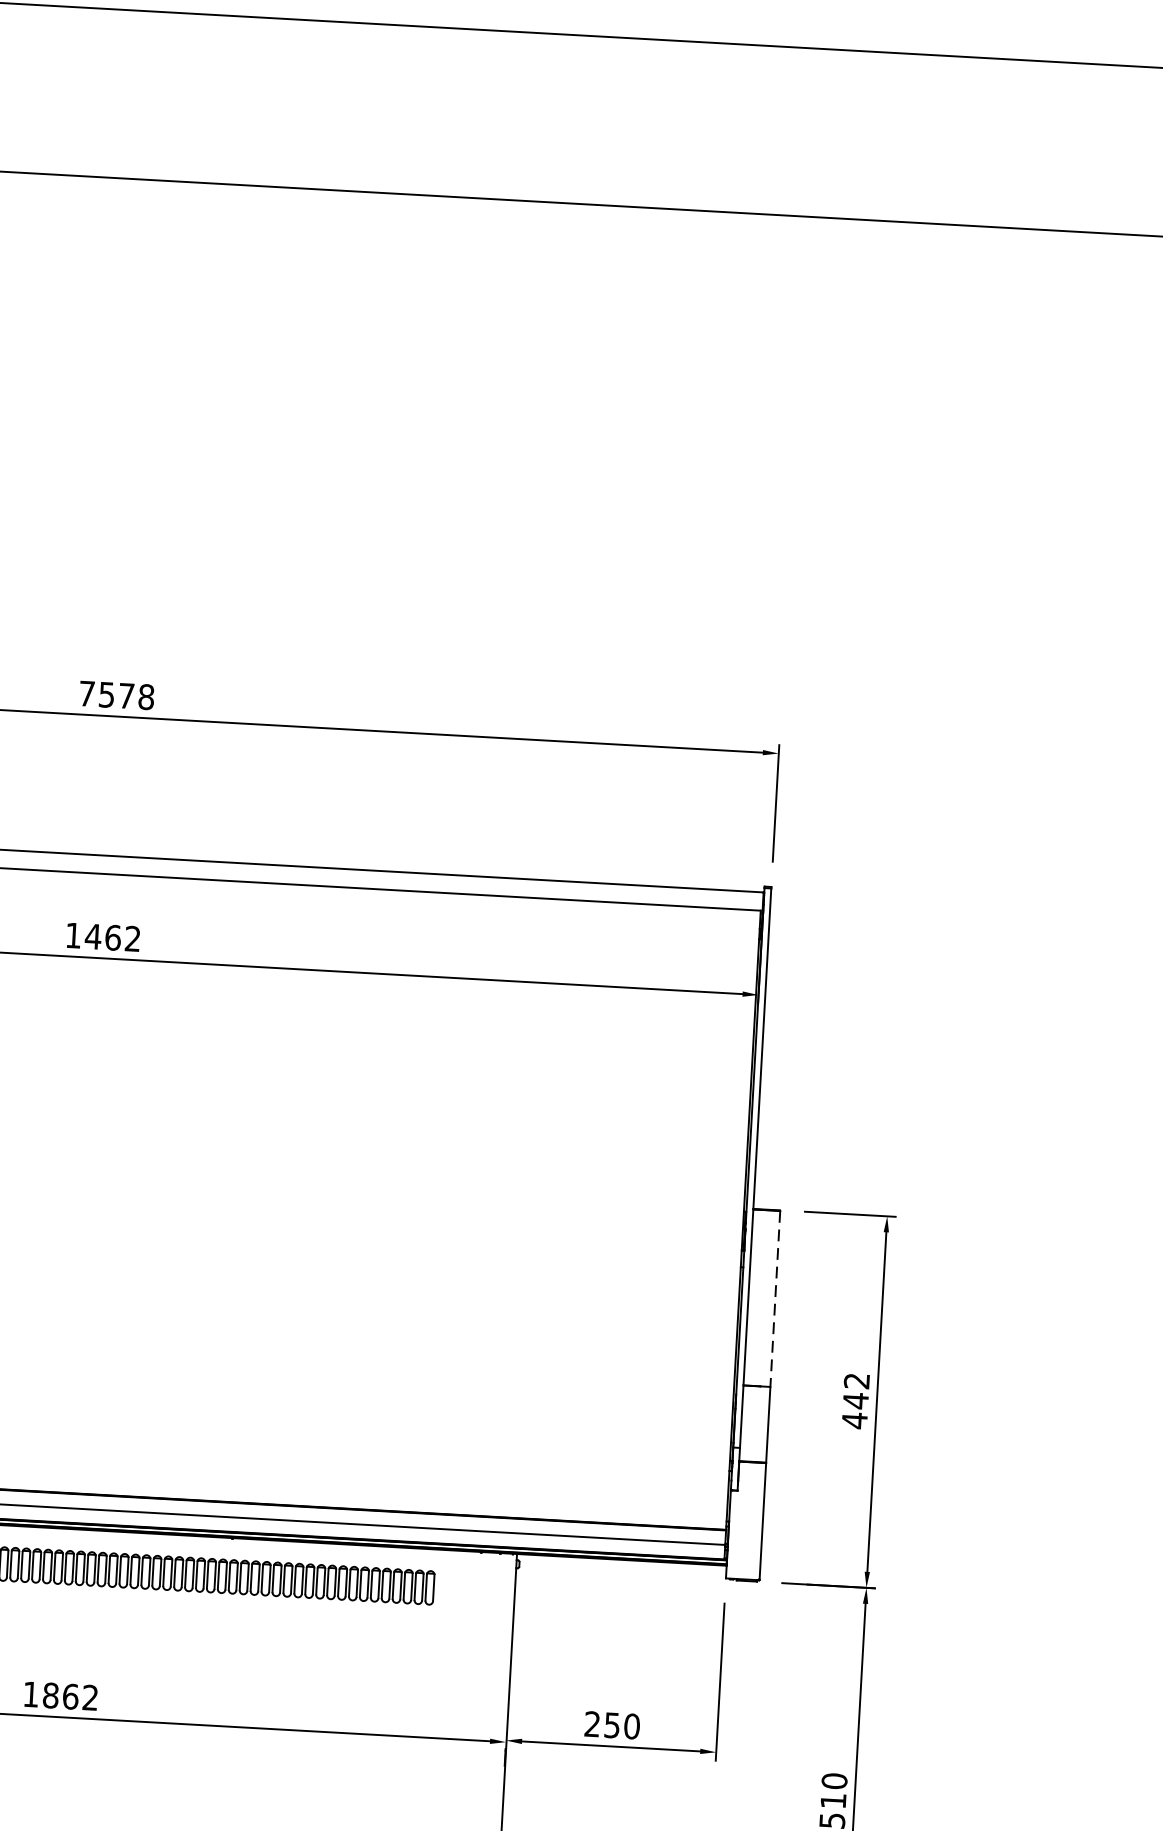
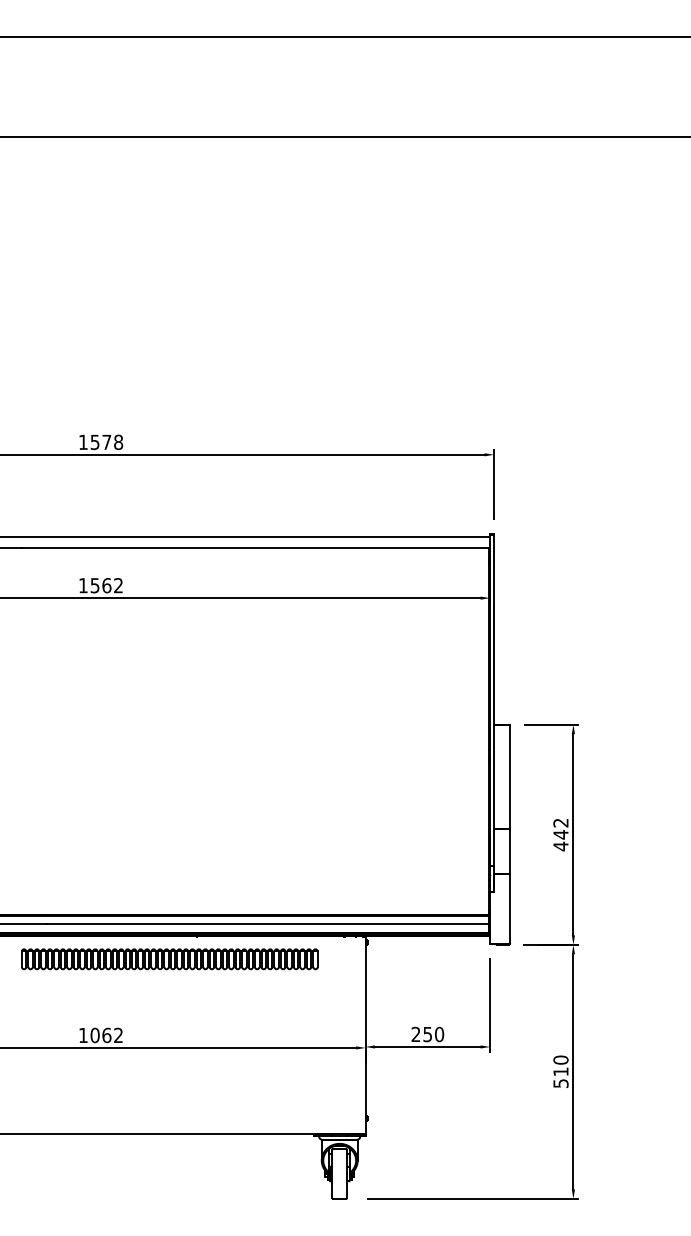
text: (87, 692) -> (83, 441), 7578 -> 1578
text: (92, 936) -> (94, 585), 1462 -> 1562
line: (776, 1299) -> (510, 777), dashed -> solid
text: (49, 1695) -> (94, 1035), 1862 -> 1062

